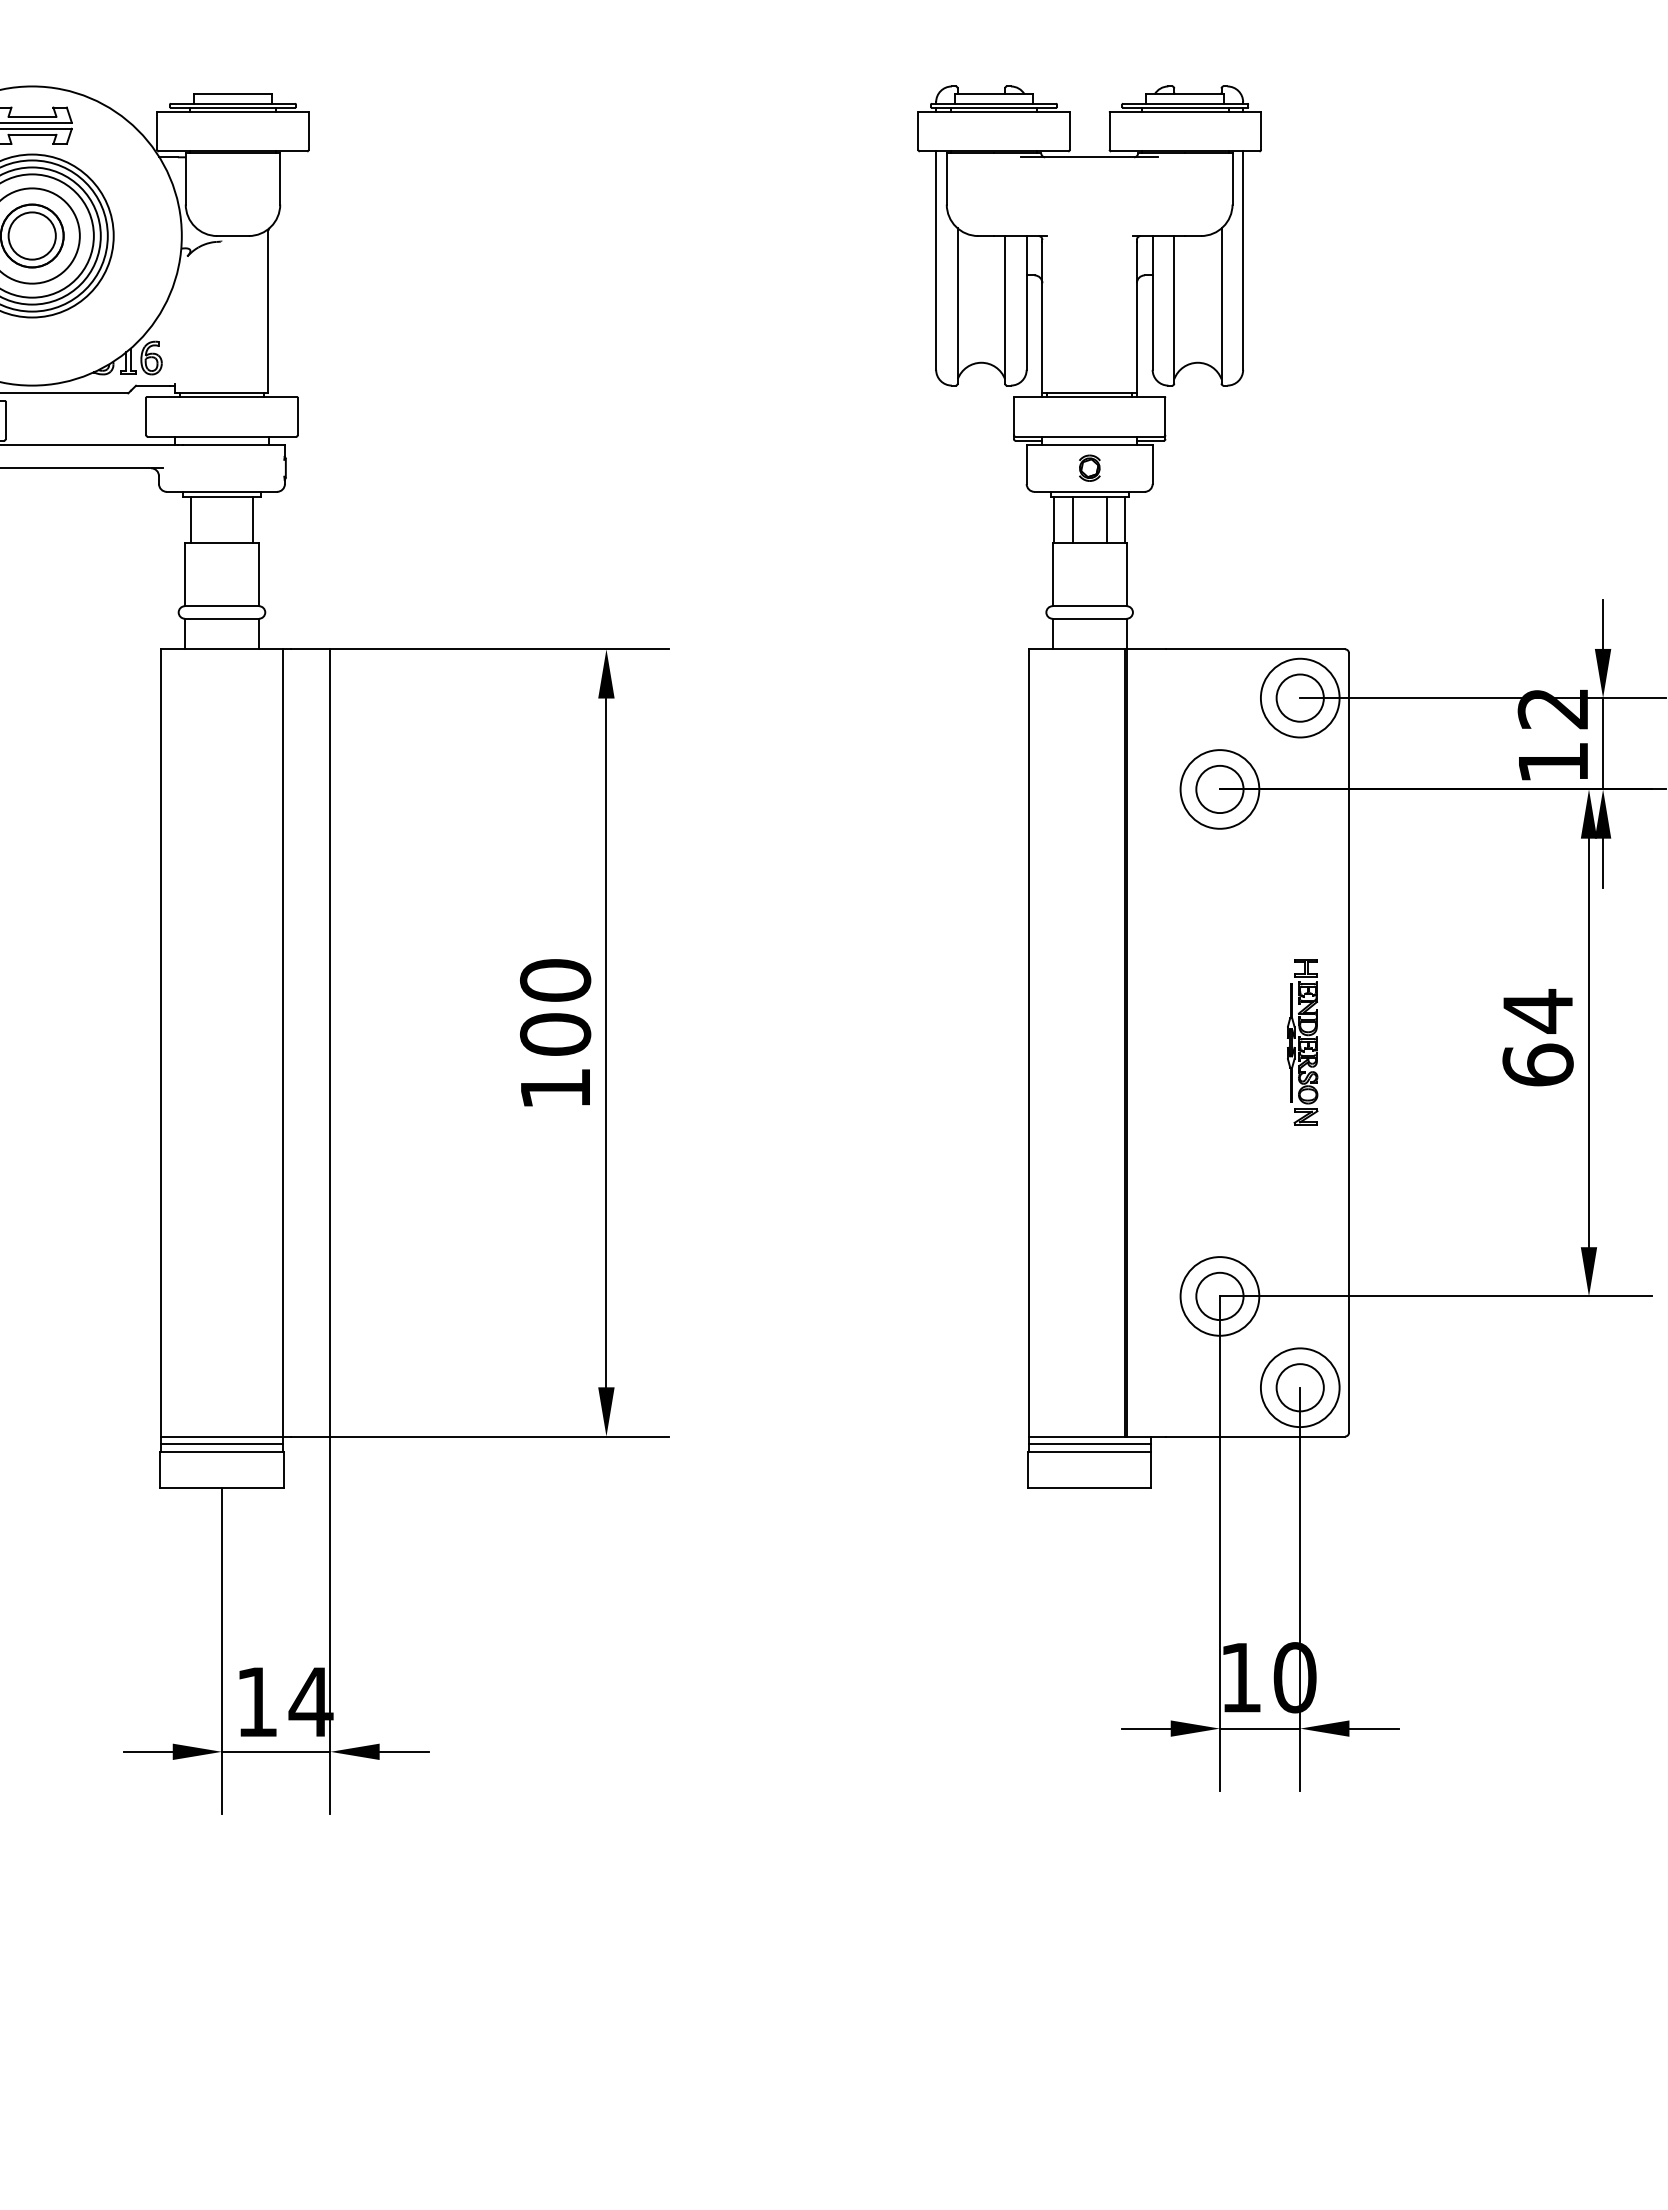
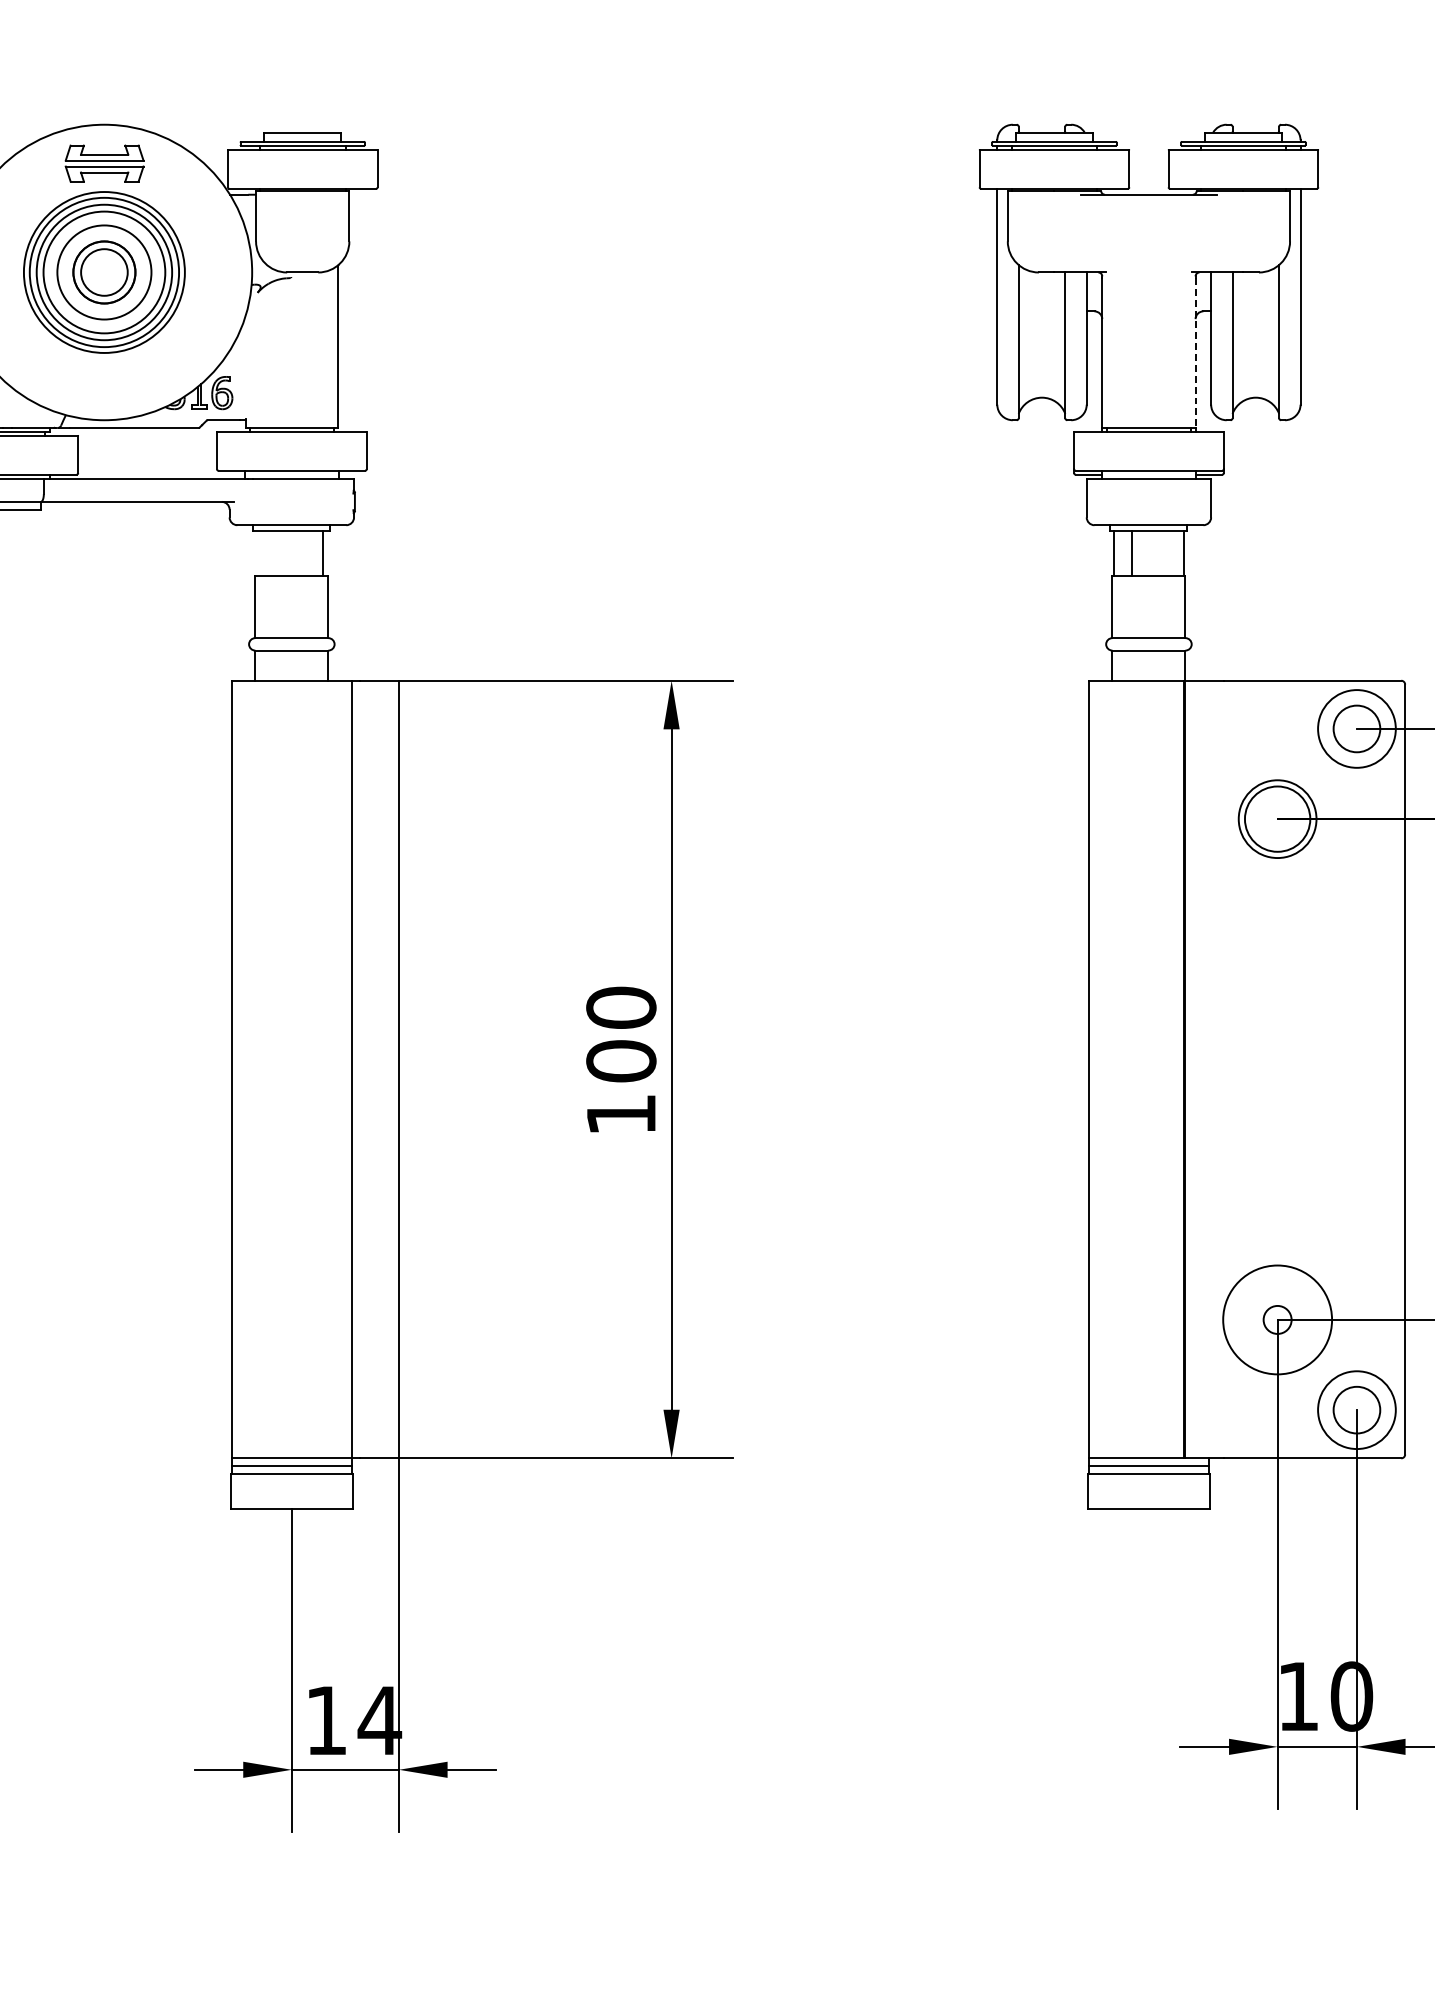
line: (1136, 317) -> (1195, 352), solid -> dashed
part: (1089, 467) -> (1148, 501), removed
line: (190, 520) -> (260, 553), removed
line: (1106, 520) -> (1165, 553), removed
circle: (1219, 789) -> (1277, 819), size x1.4
part: (1302, 1042) -> (1359, 1069), removed
circle: (1219, 1296) -> (1277, 1320), size x0.6
circle: (1219, 1296) -> (1277, 1320), size x1.4

